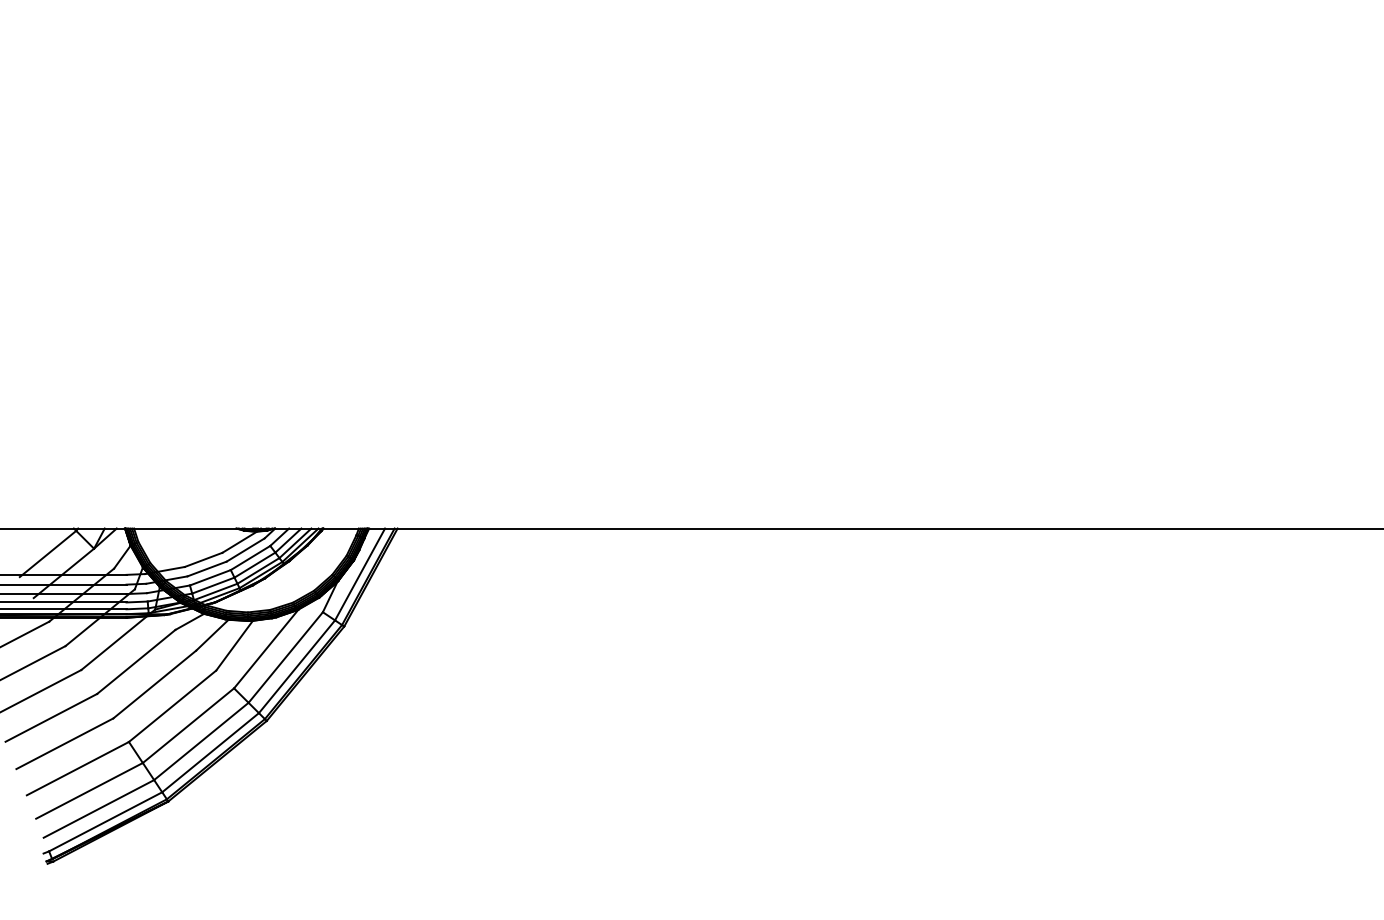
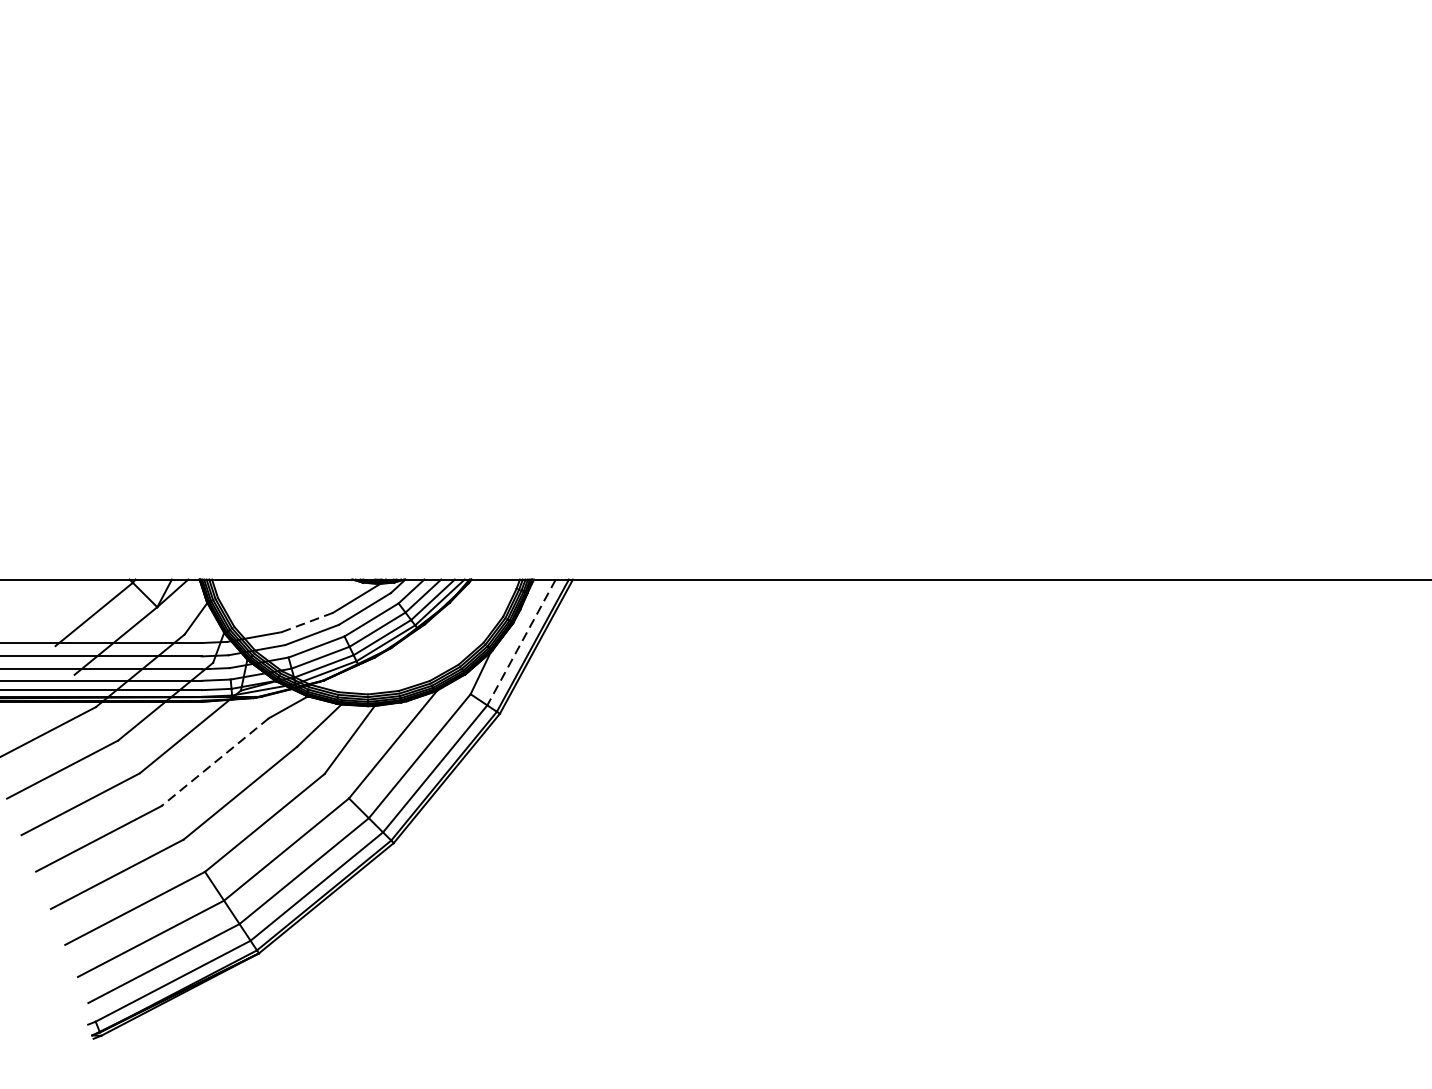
line: (203, 560) -> (307, 623), solid -> dashed
line: (359, 574) -> (520, 642), solid -> dashed
line: (136, 661) -> (215, 761), solid -> dashed

